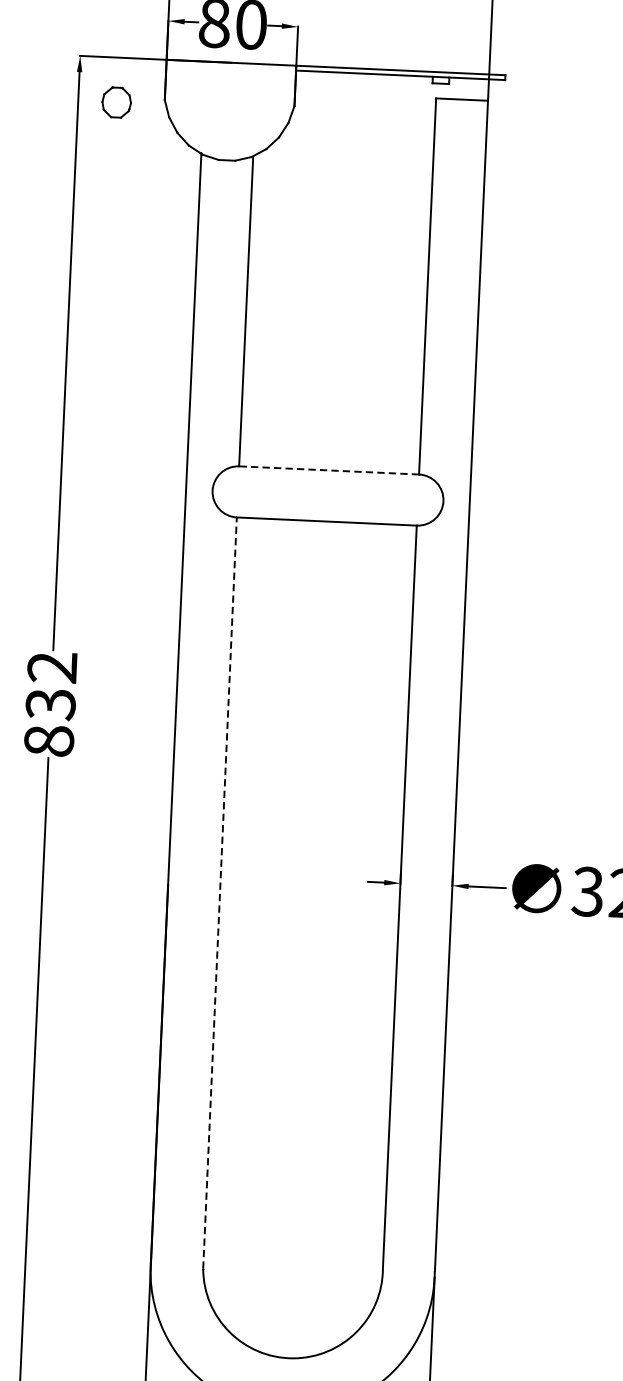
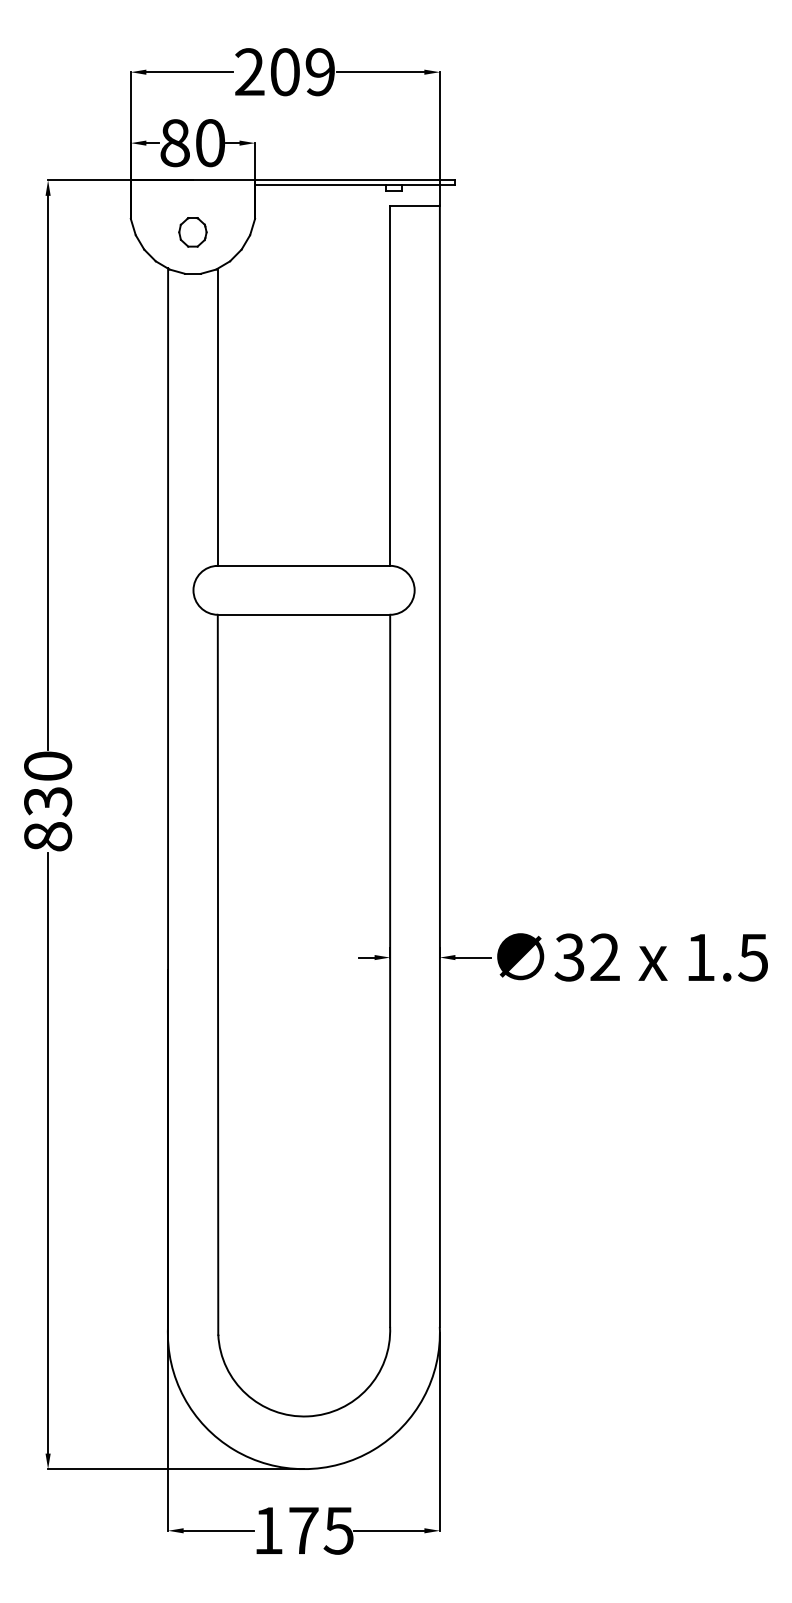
part: (116, 102) -> (192, 232), moved
line: (328, 470) -> (303, 565), dashed -> solid
text: (52, 666) -> (48, 765), 832 -> 830
line: (220, 892) -> (218, 974), dashed -> solid

